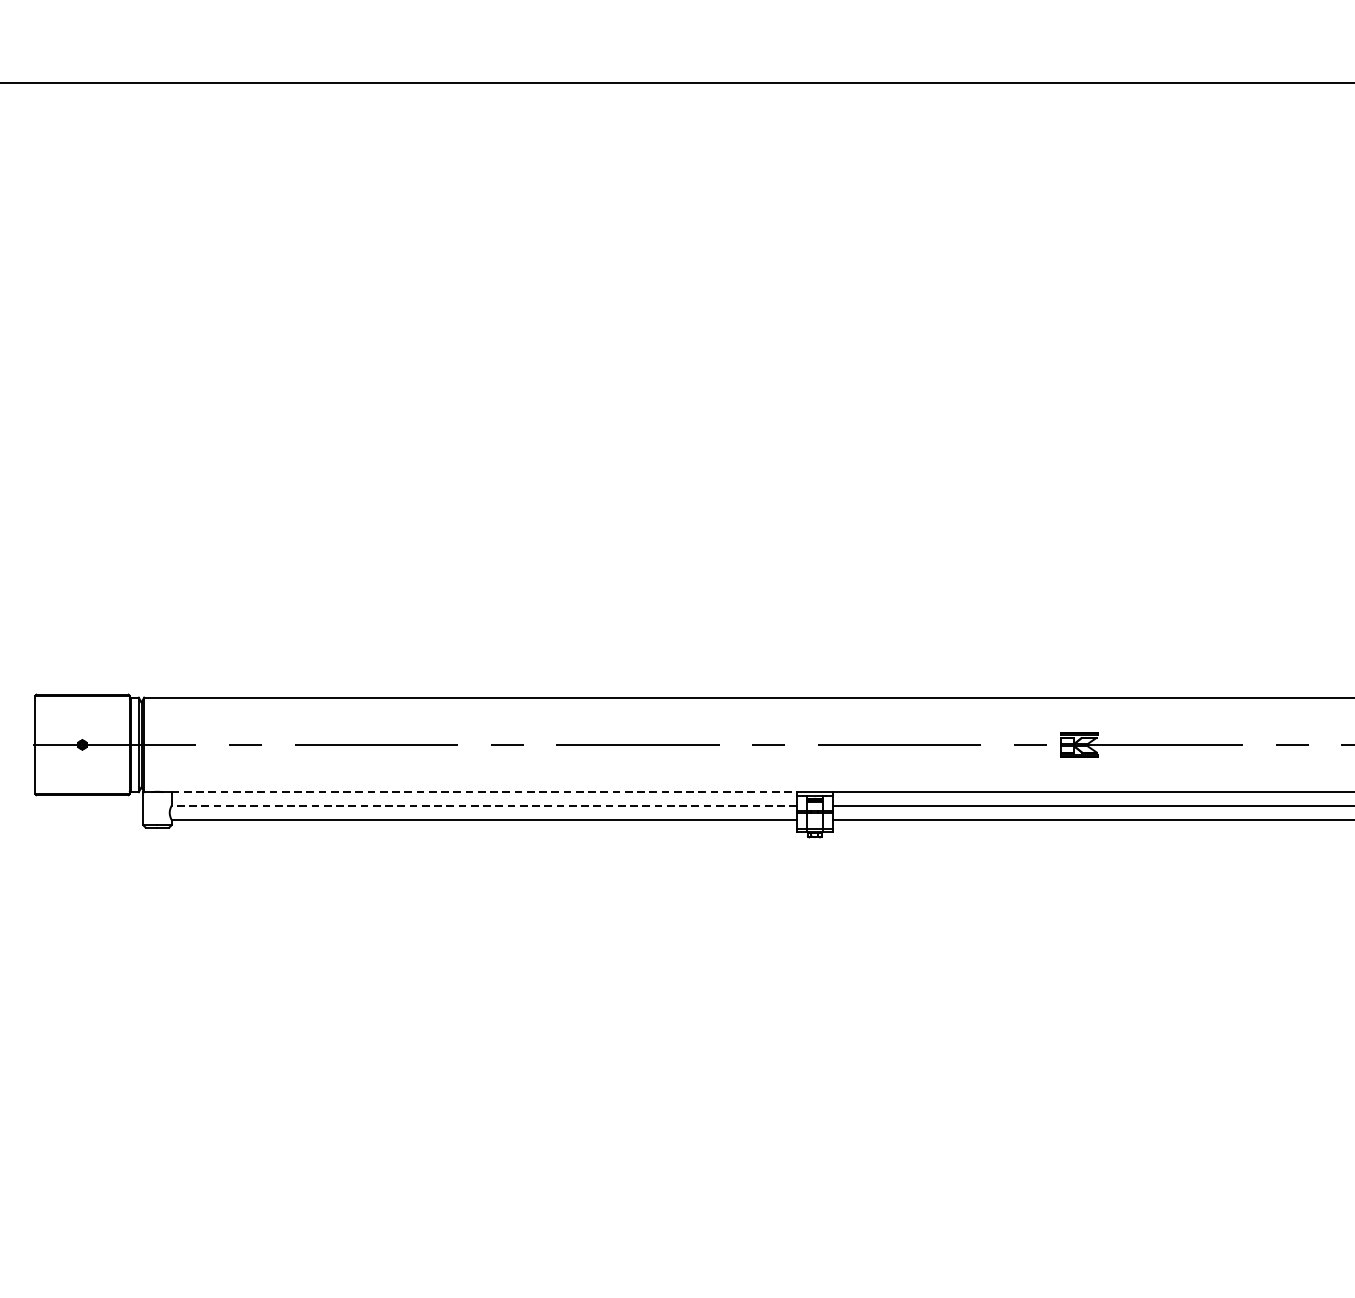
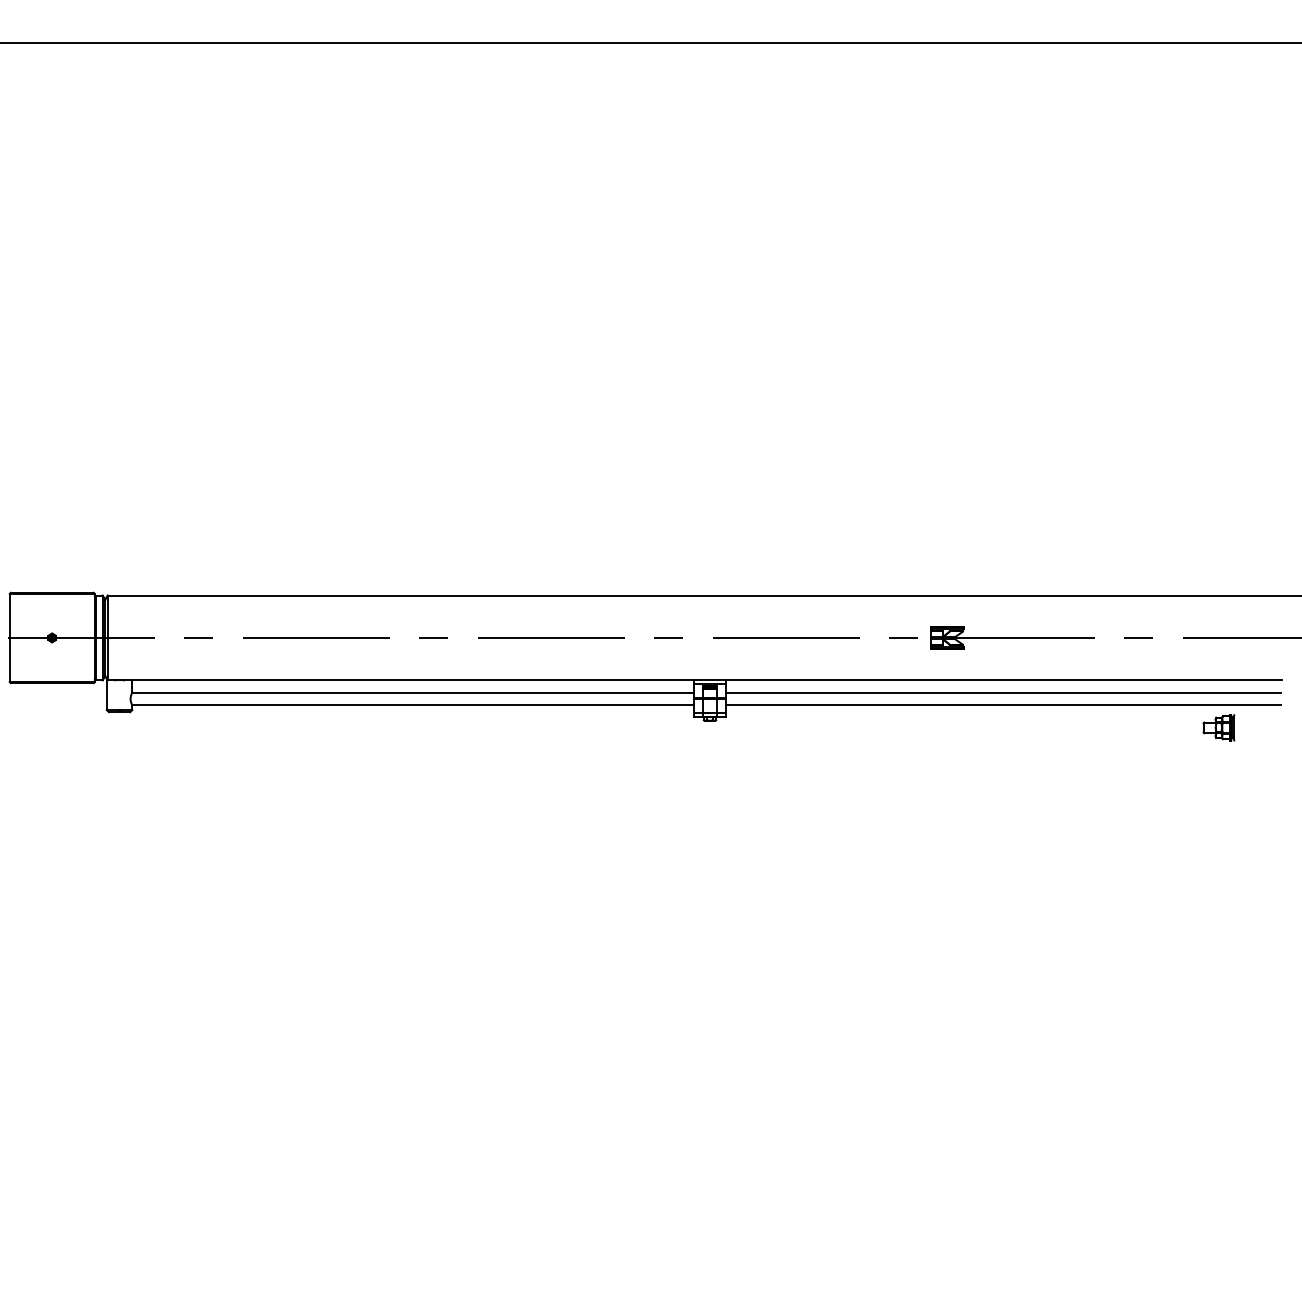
line: (484, 792) -> (413, 680), dashed -> solid
line: (484, 805) -> (413, 692), dashed -> solid

